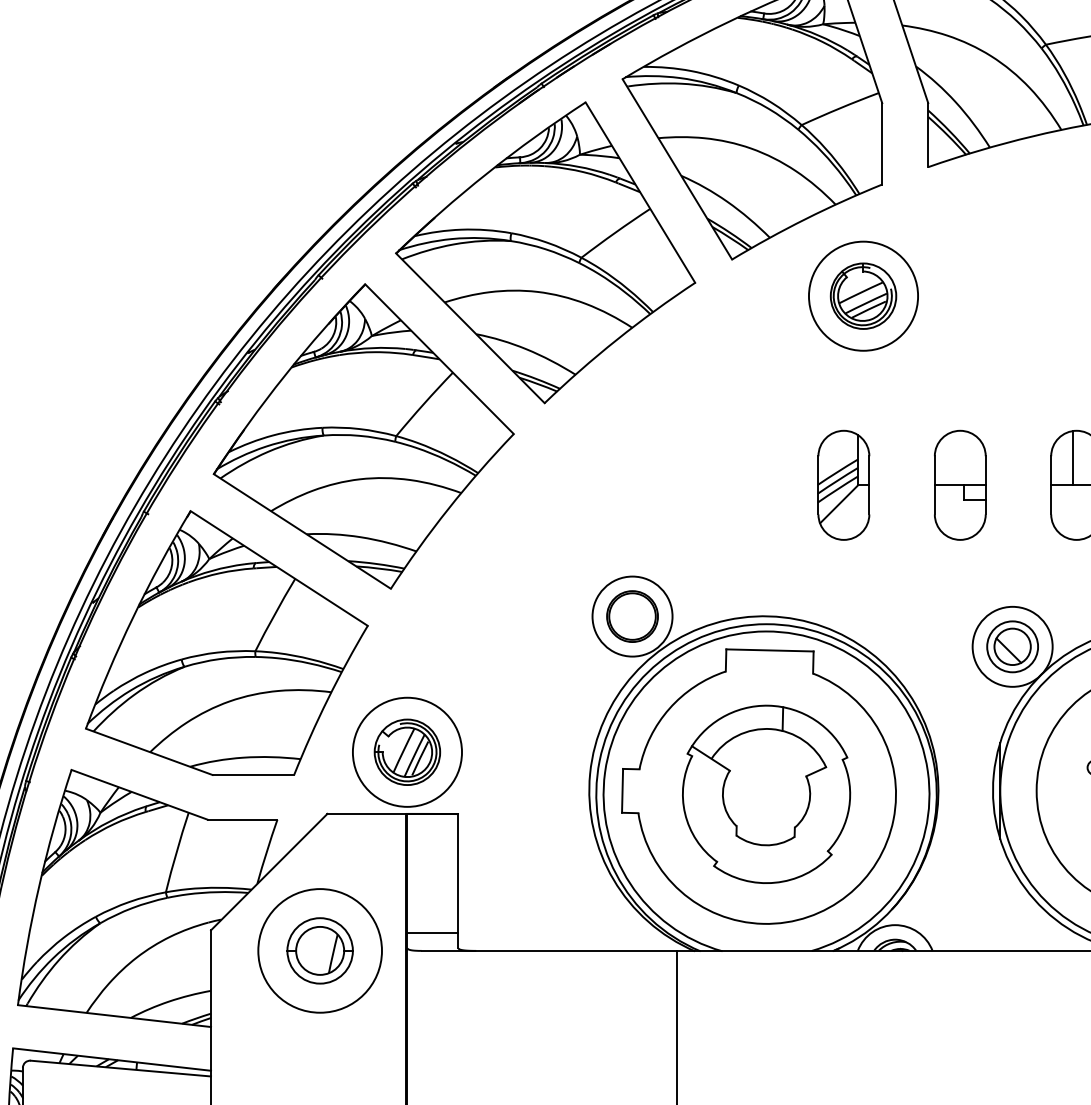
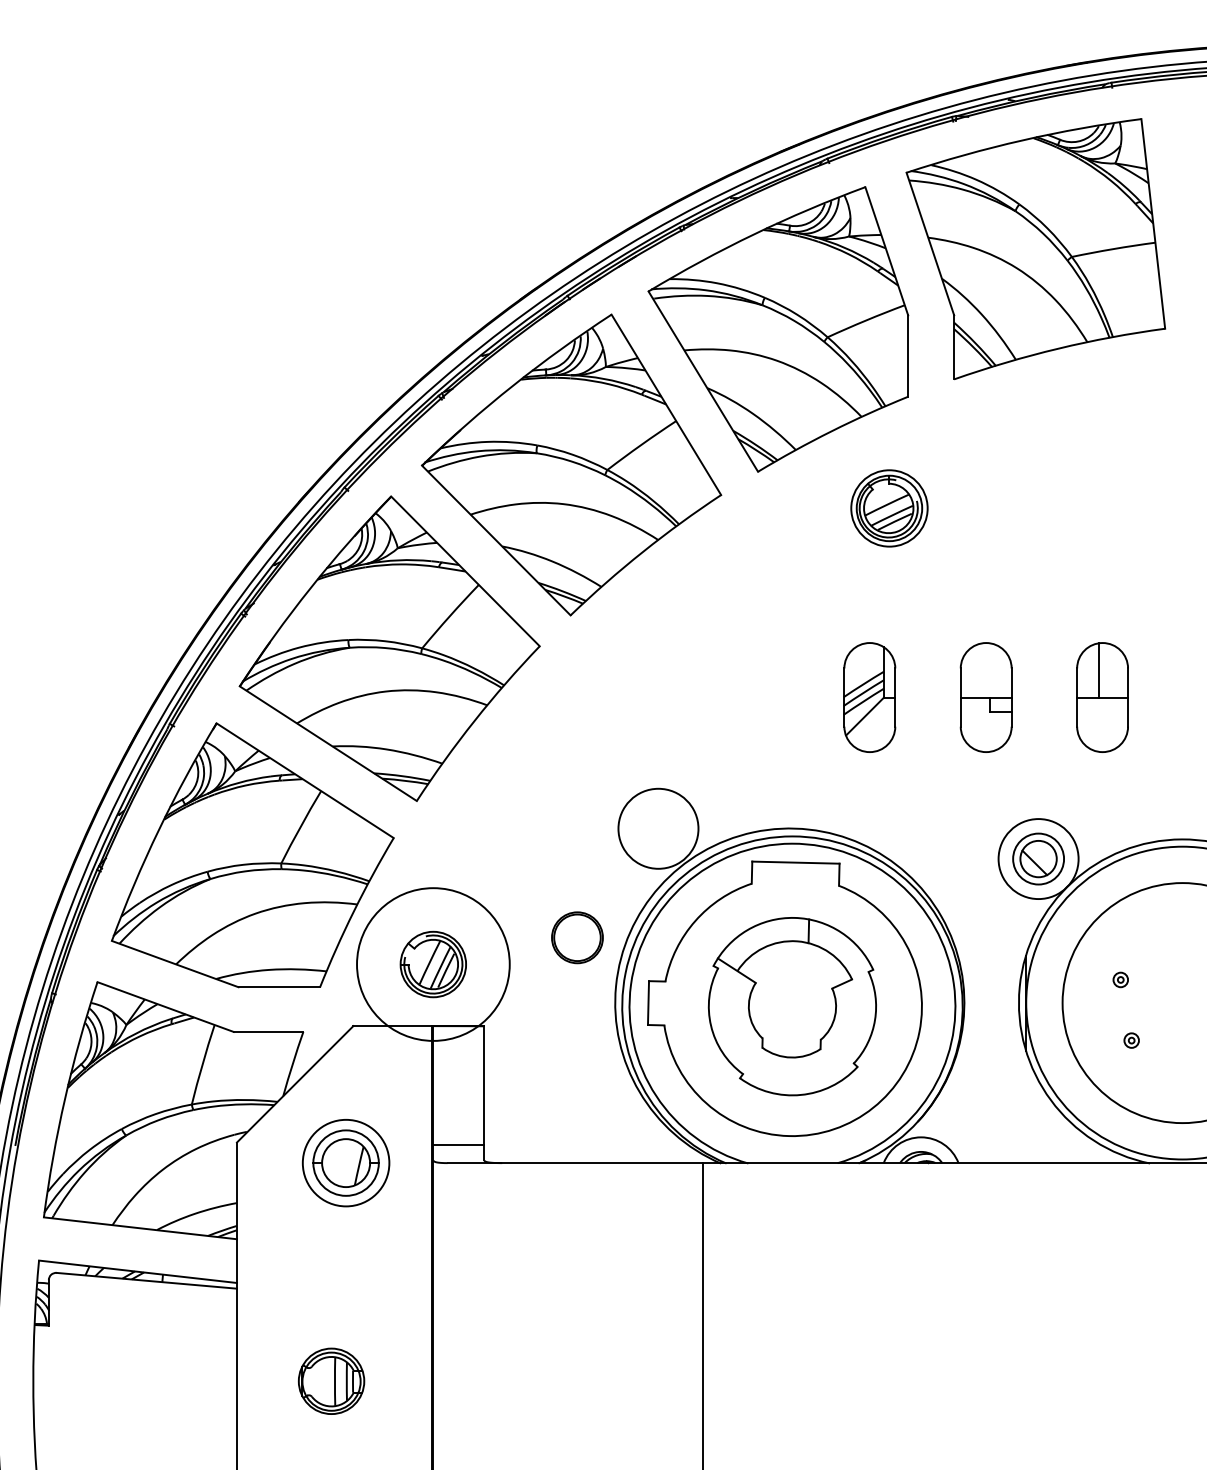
circle: (863, 296) -> (889, 508), size x0.7
part: (632, 616) -> (577, 937), moved
circle: (406, 752) -> (432, 964), size x1.4
circle: (319, 950) -> (345, 1162), size x0.7

